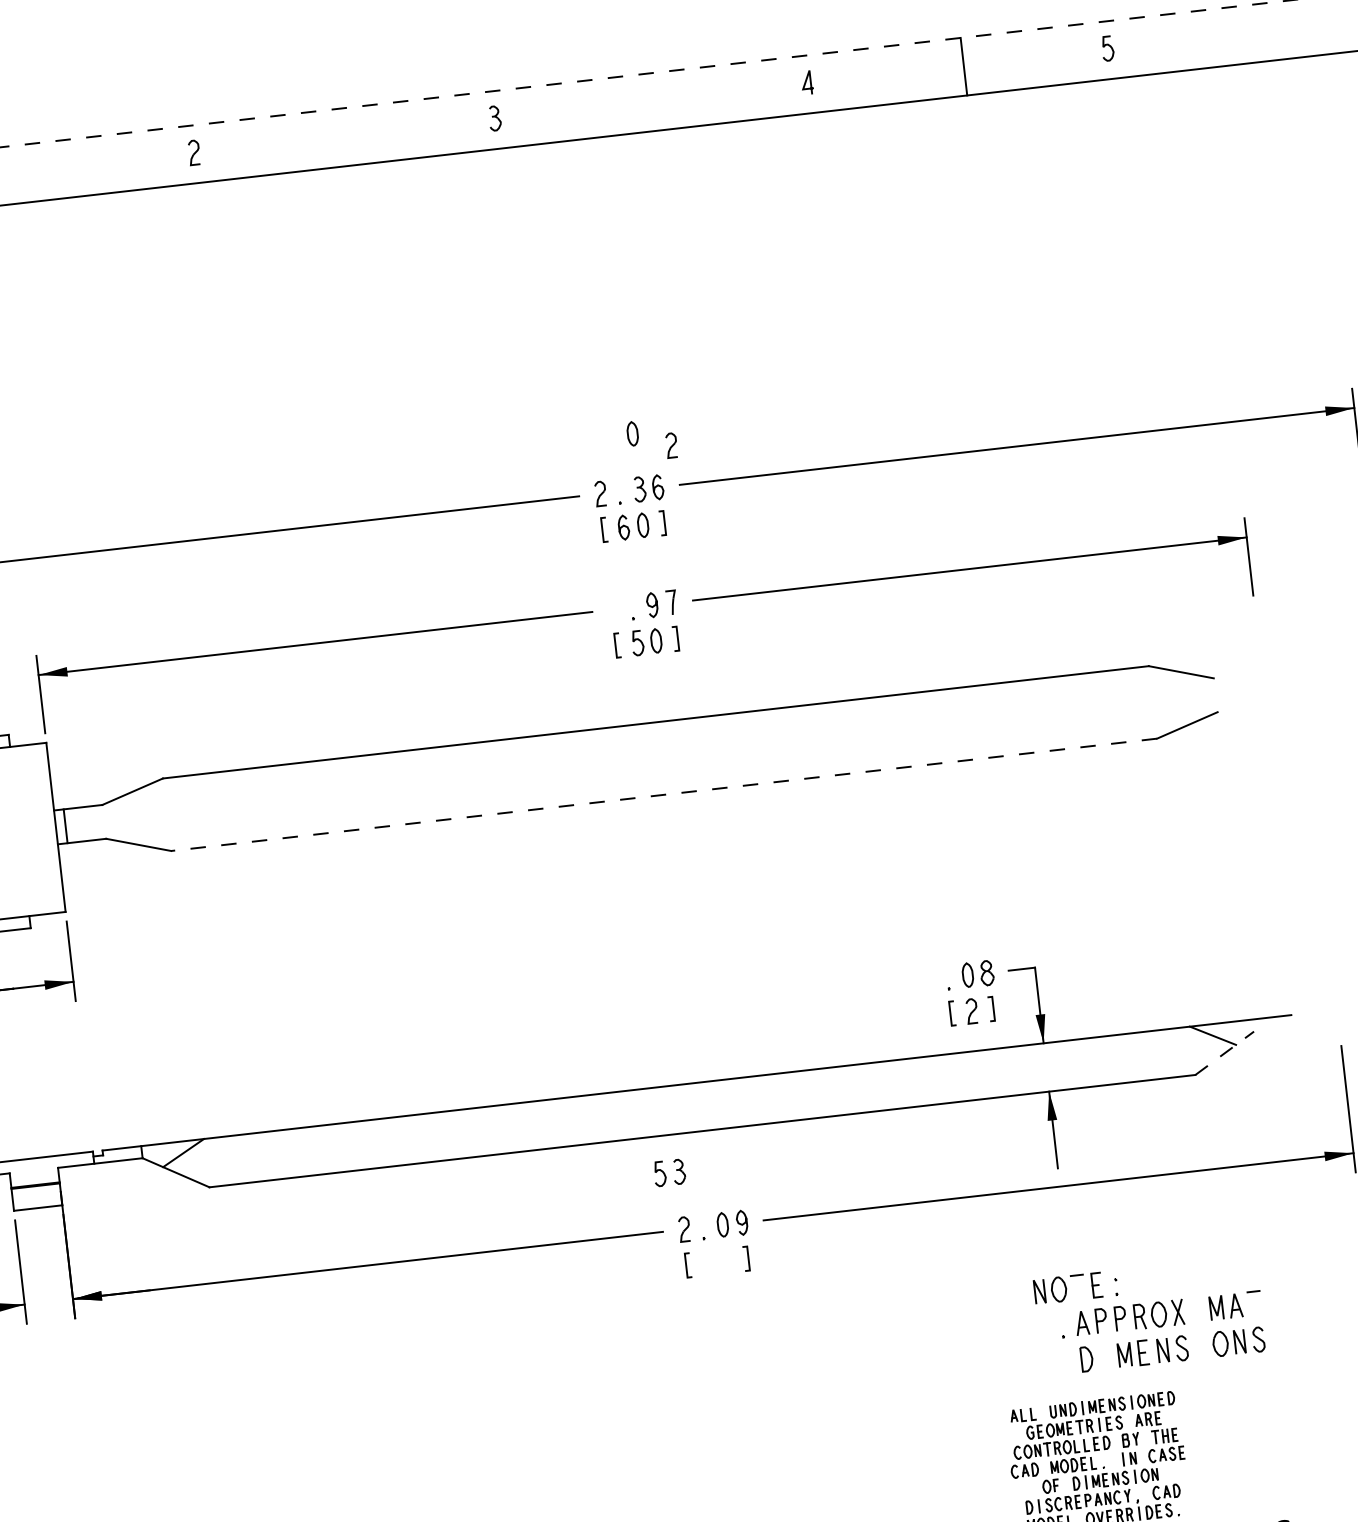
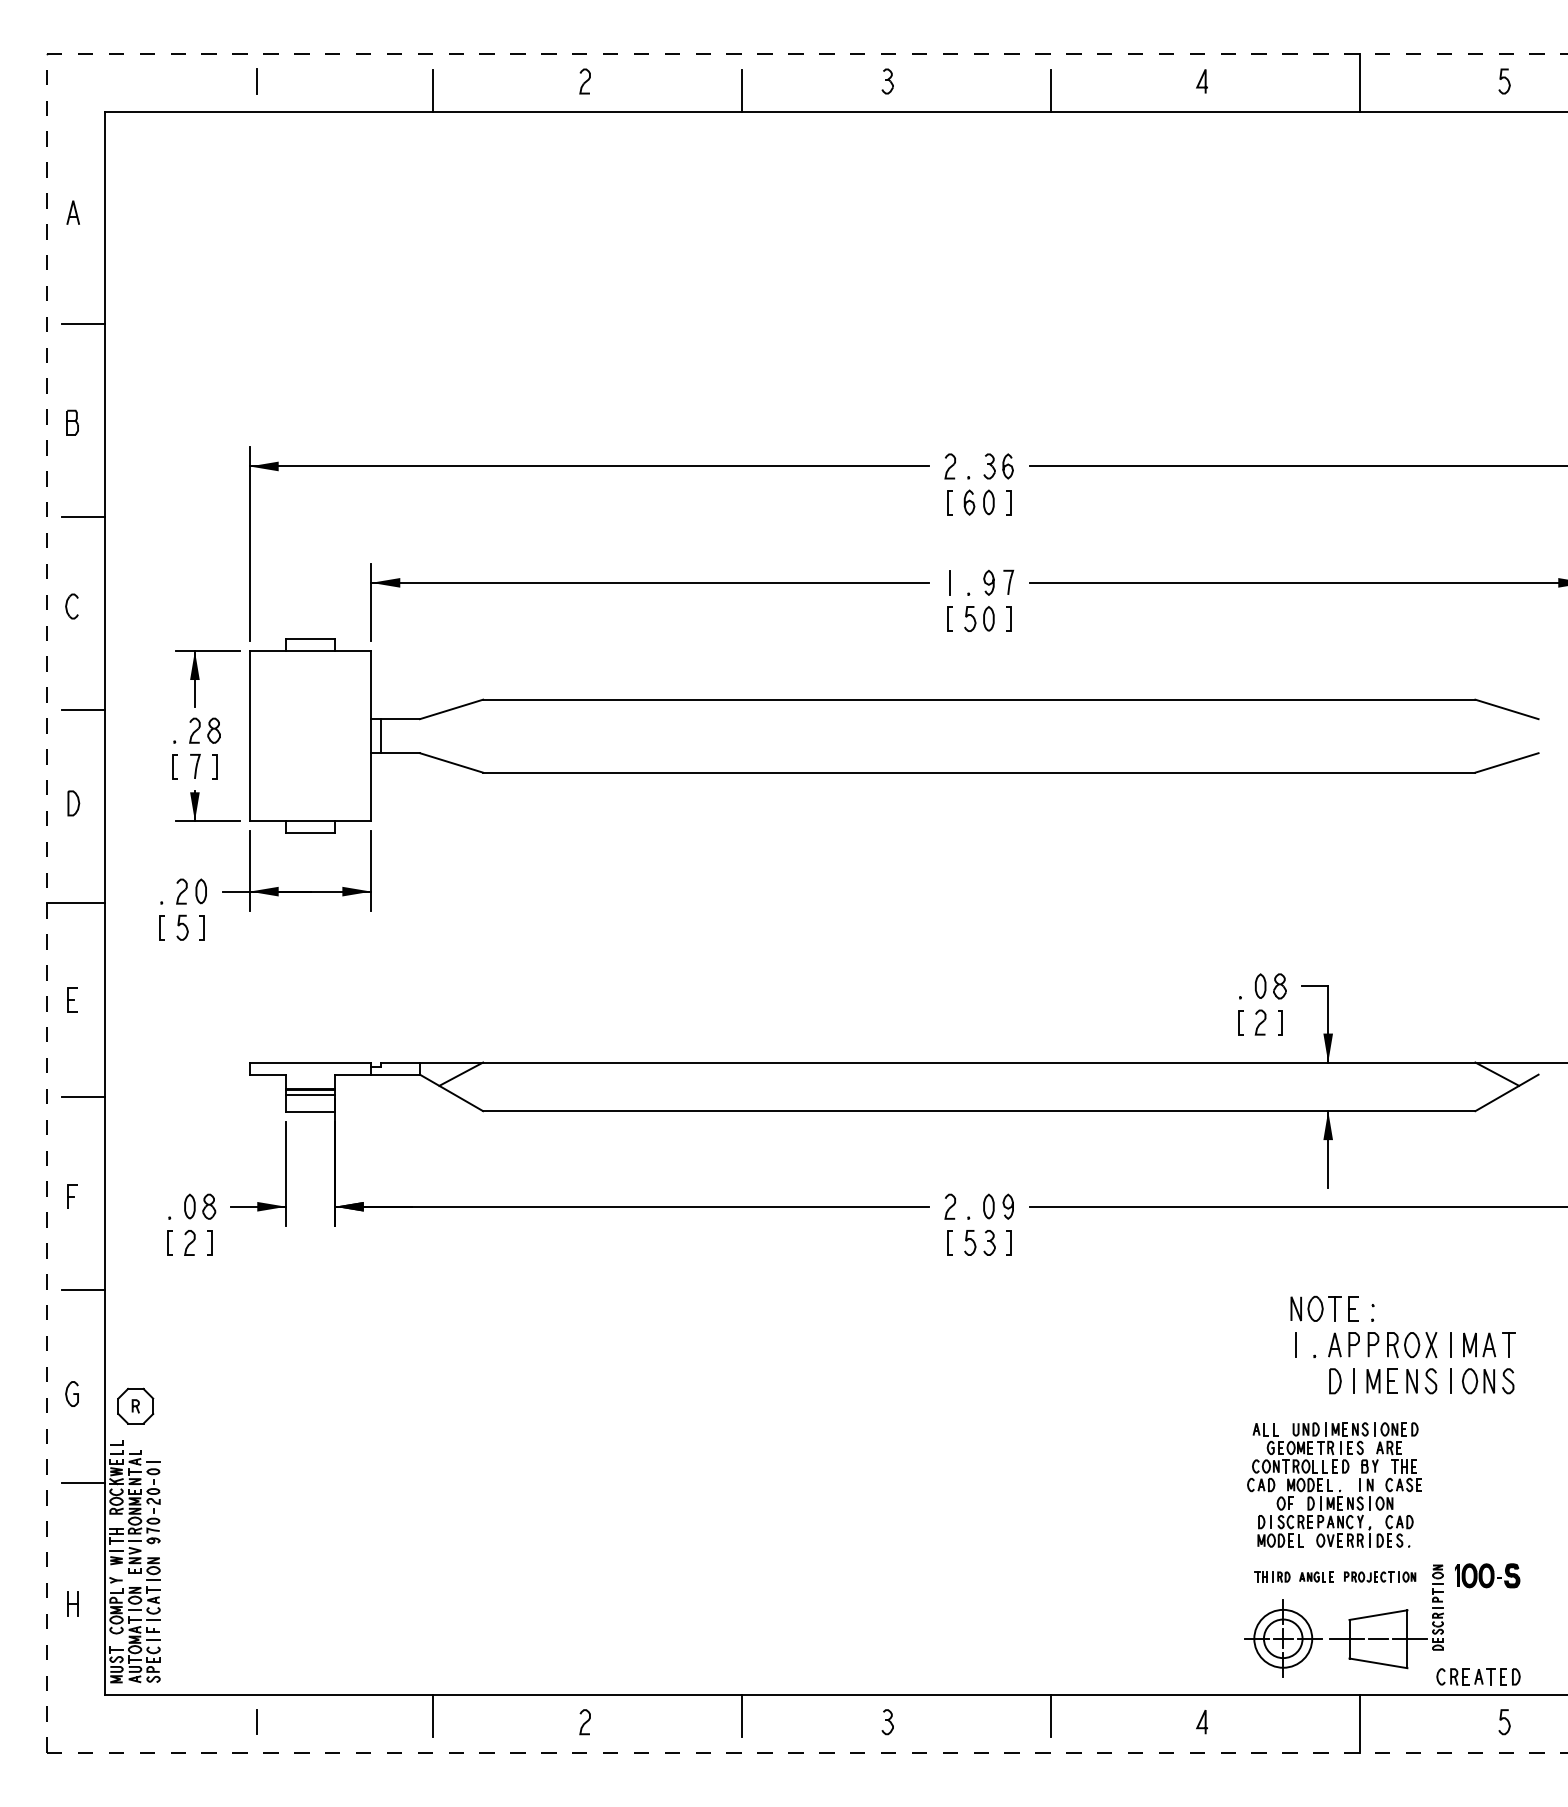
line: (657, 108) -> (1050, 90), added
line: (350, 143) -> (741, 90), added
line: (44, 178) -> (433, 90), added
part: (632, 433) -> (988, 410), removed
part: (670, 445) -> (1025, 426), removed
line: (614, 609) -> (950, 582), added
line: (663, 794) -> (978, 772), dashed -> solid
line: (1225, 1052) -> (1507, 1092), dashed -> solid
part: (669, 1172) -> (979, 1242), moved
line: (36, 1190) -> (310, 1094), added
line: (1077, 1287) -> (1334, 1308), added
line: (1254, 1304) -> (1508, 1345), added
line: (1197, 1310) -> (1450, 1345), added
line: (1044, 1328) -> (1296, 1345), added
line: (1201, 1346) -> (1450, 1381), added
line: (1105, 1357) -> (1354, 1381), added

